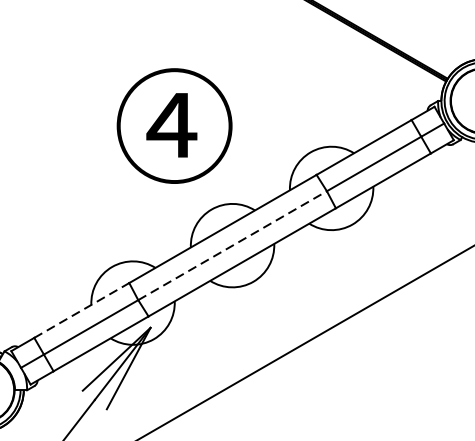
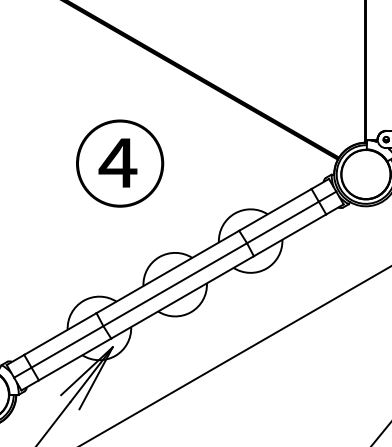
text: (175, 125) -> (120, 163), moved
line: (232, 245) -> (175, 284), dashed -> solid
line: (81, 311) -> (60, 334), dashed -> solid

